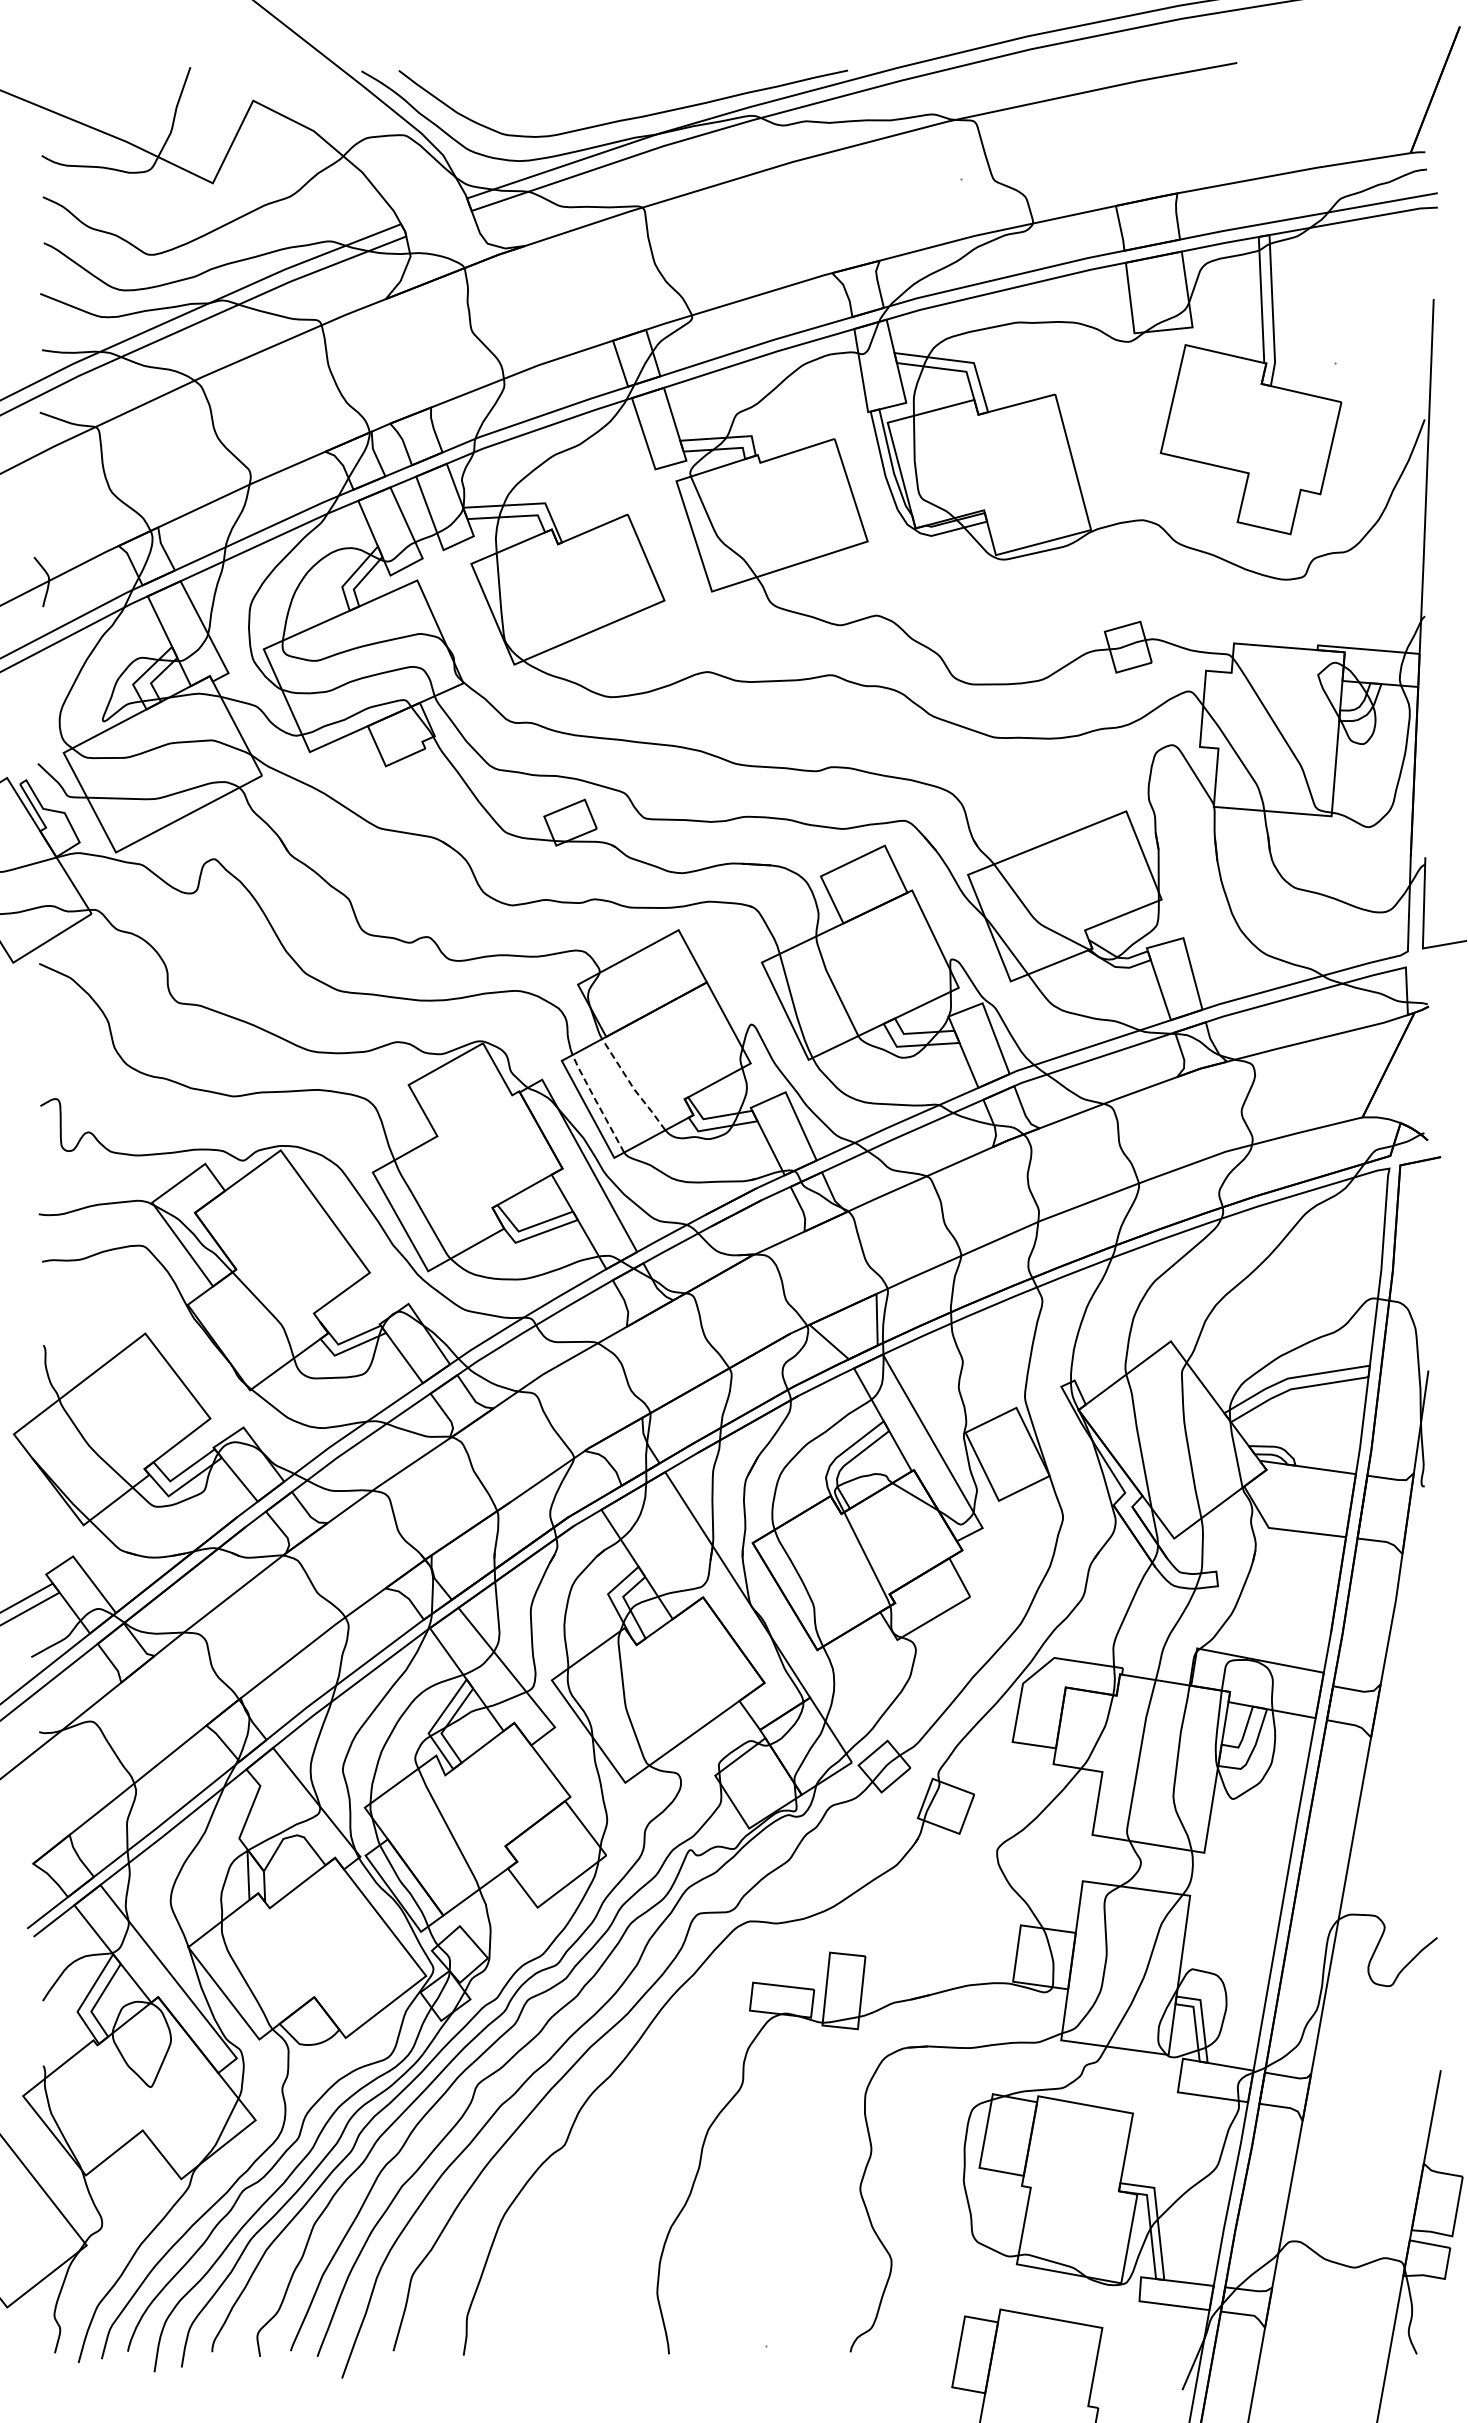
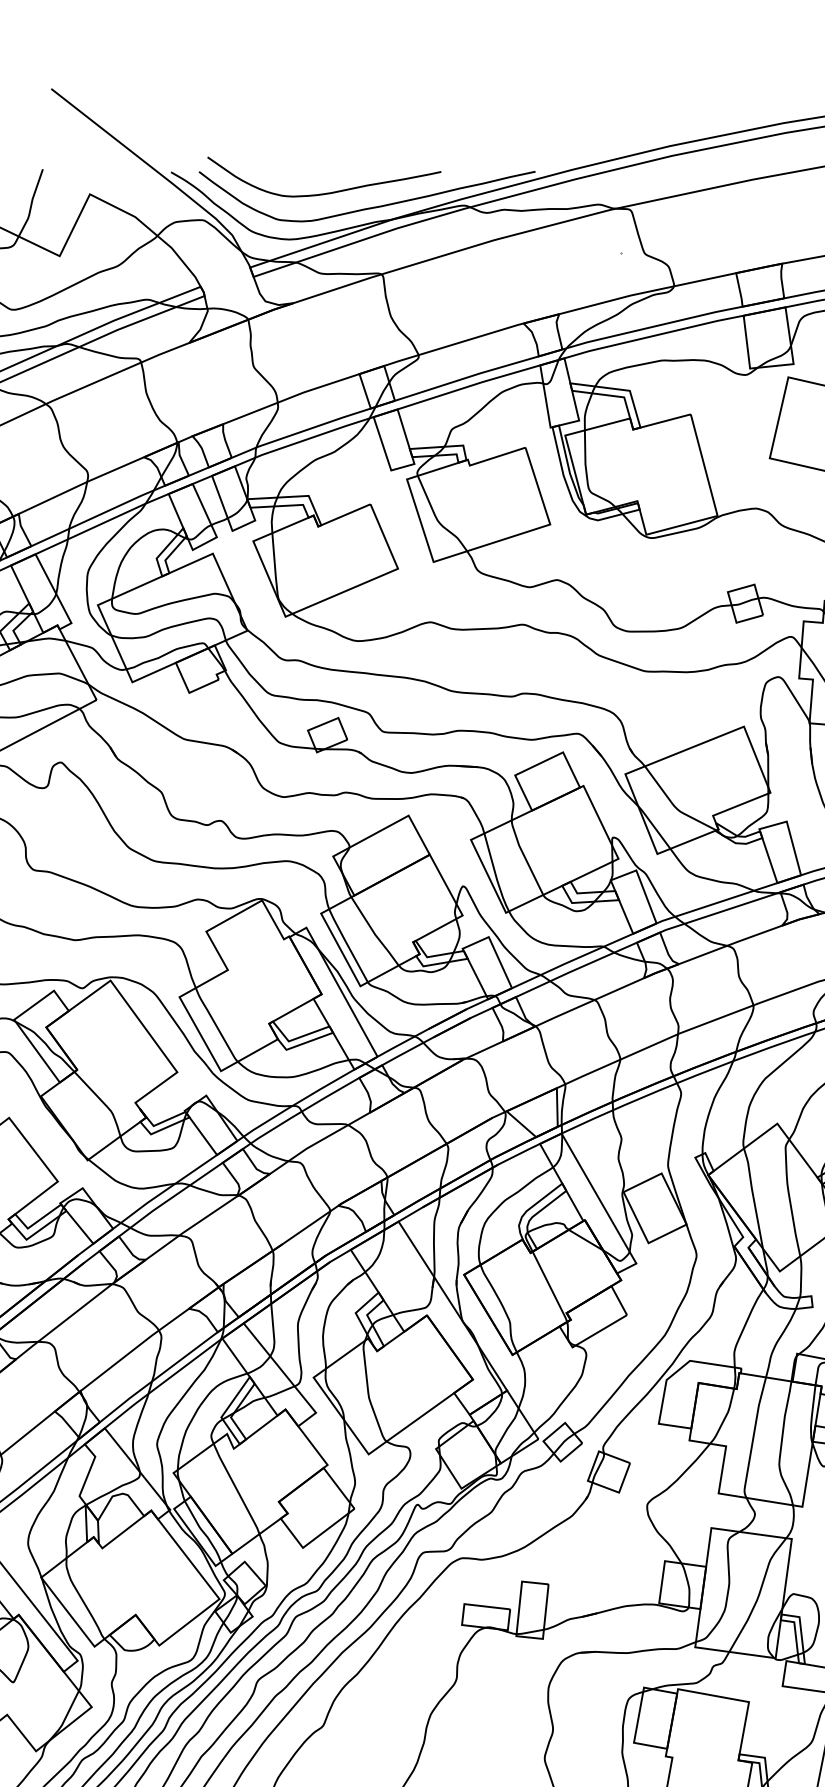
curve: (570, 98) -> (327, 192), added
line: (632, 1086) -> (374, 932), dashed -> solid
line: (597, 1103) -> (347, 945), dashed -> solid

